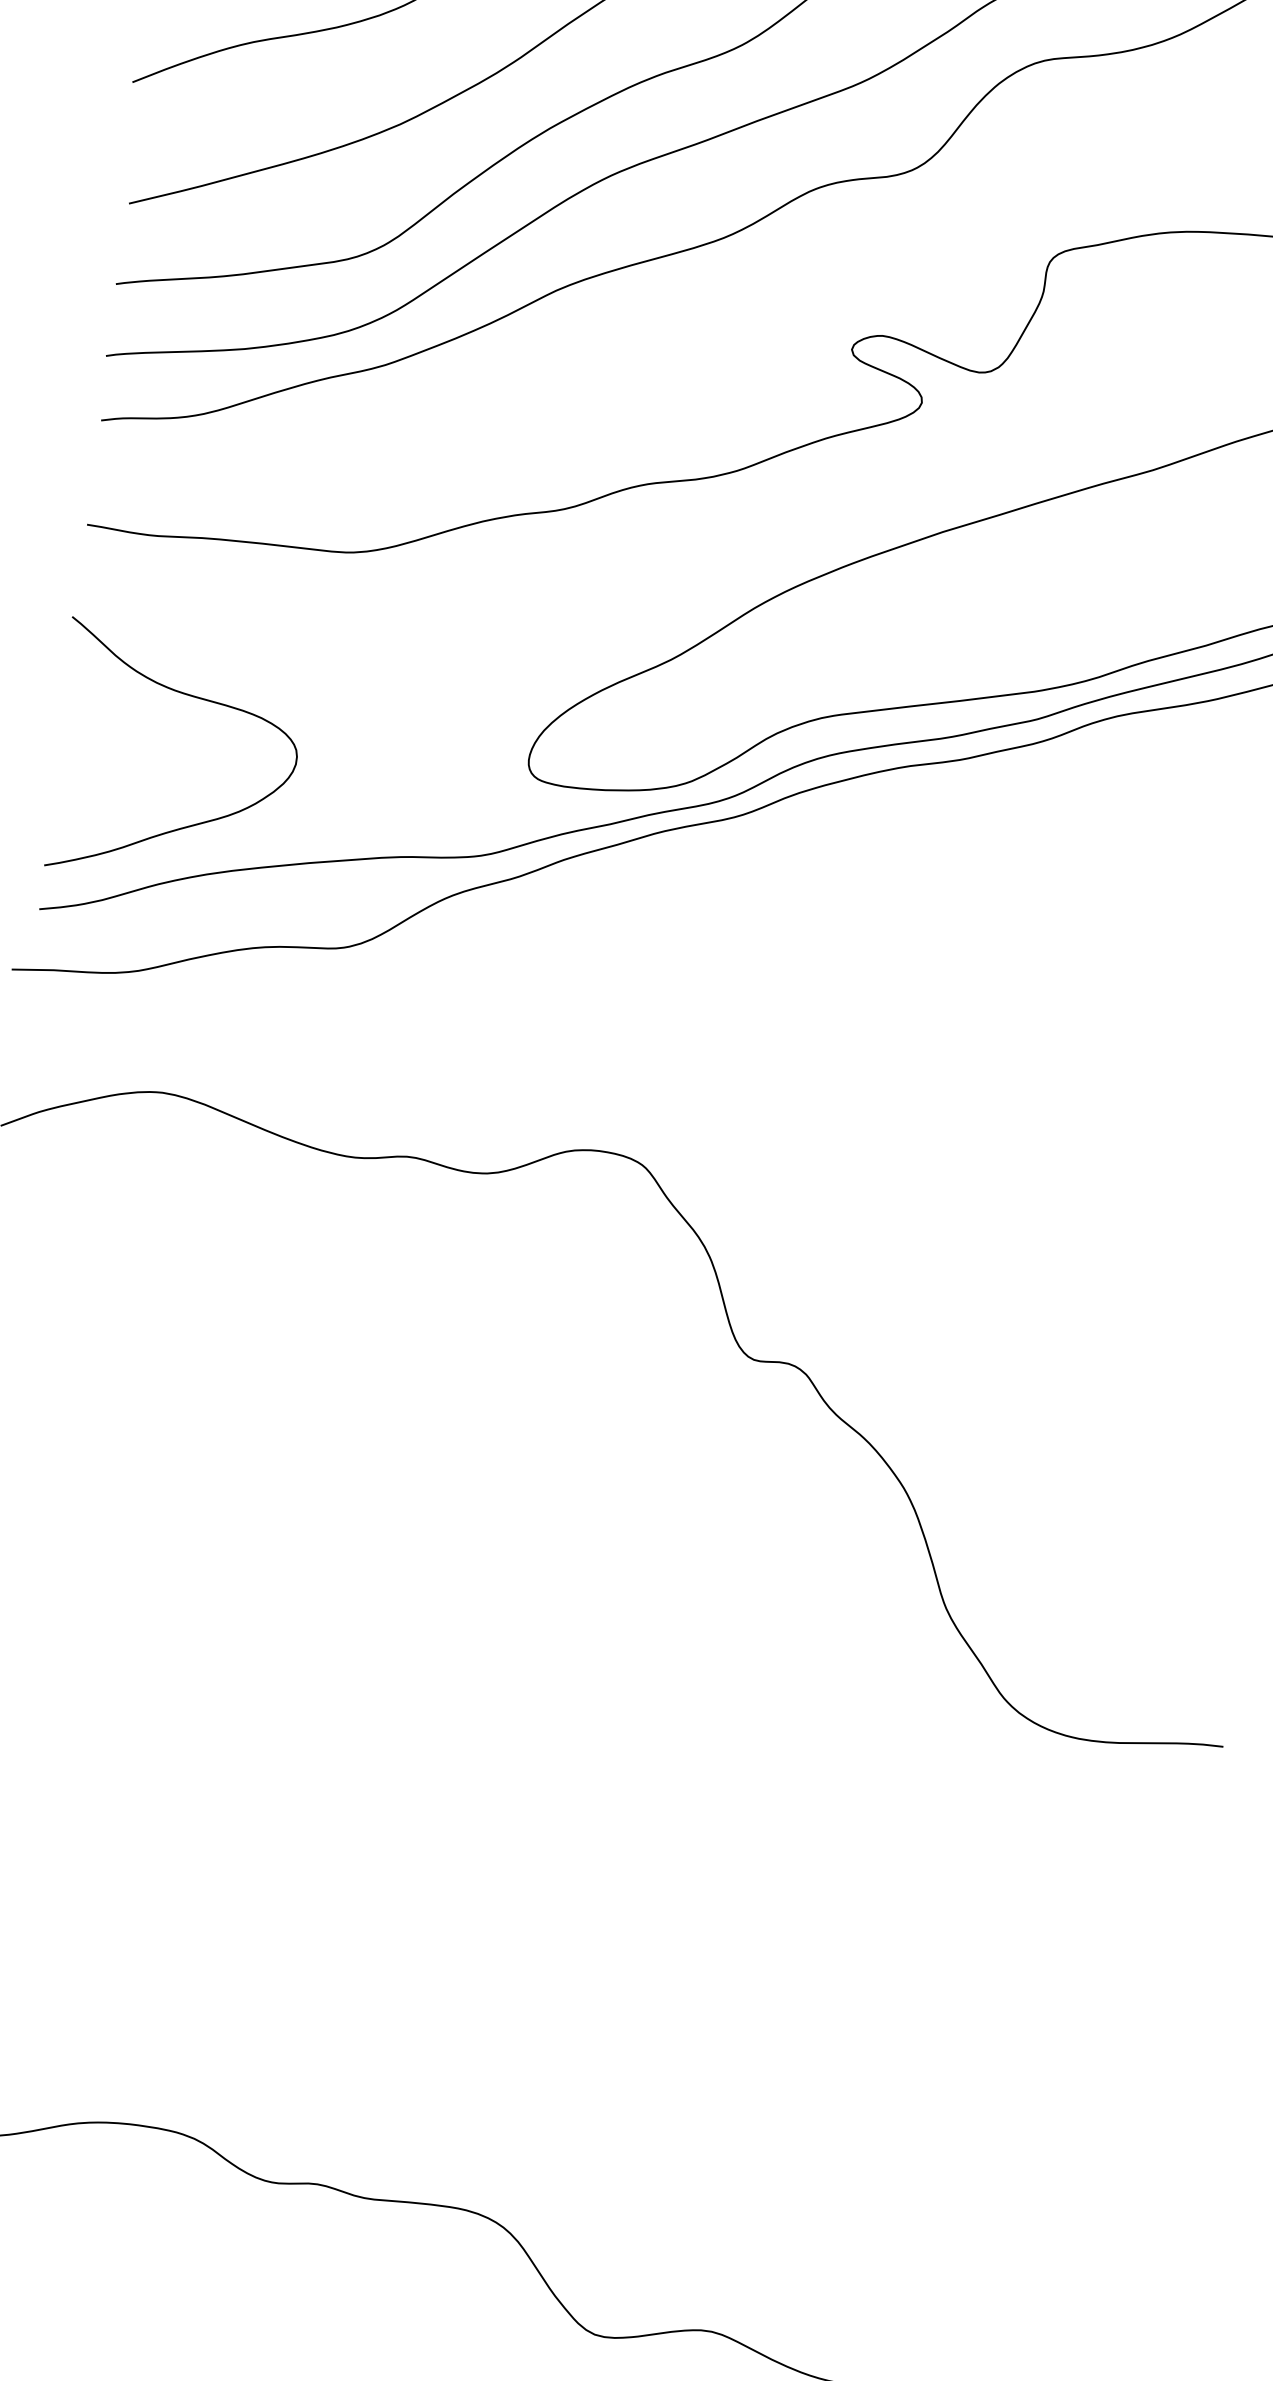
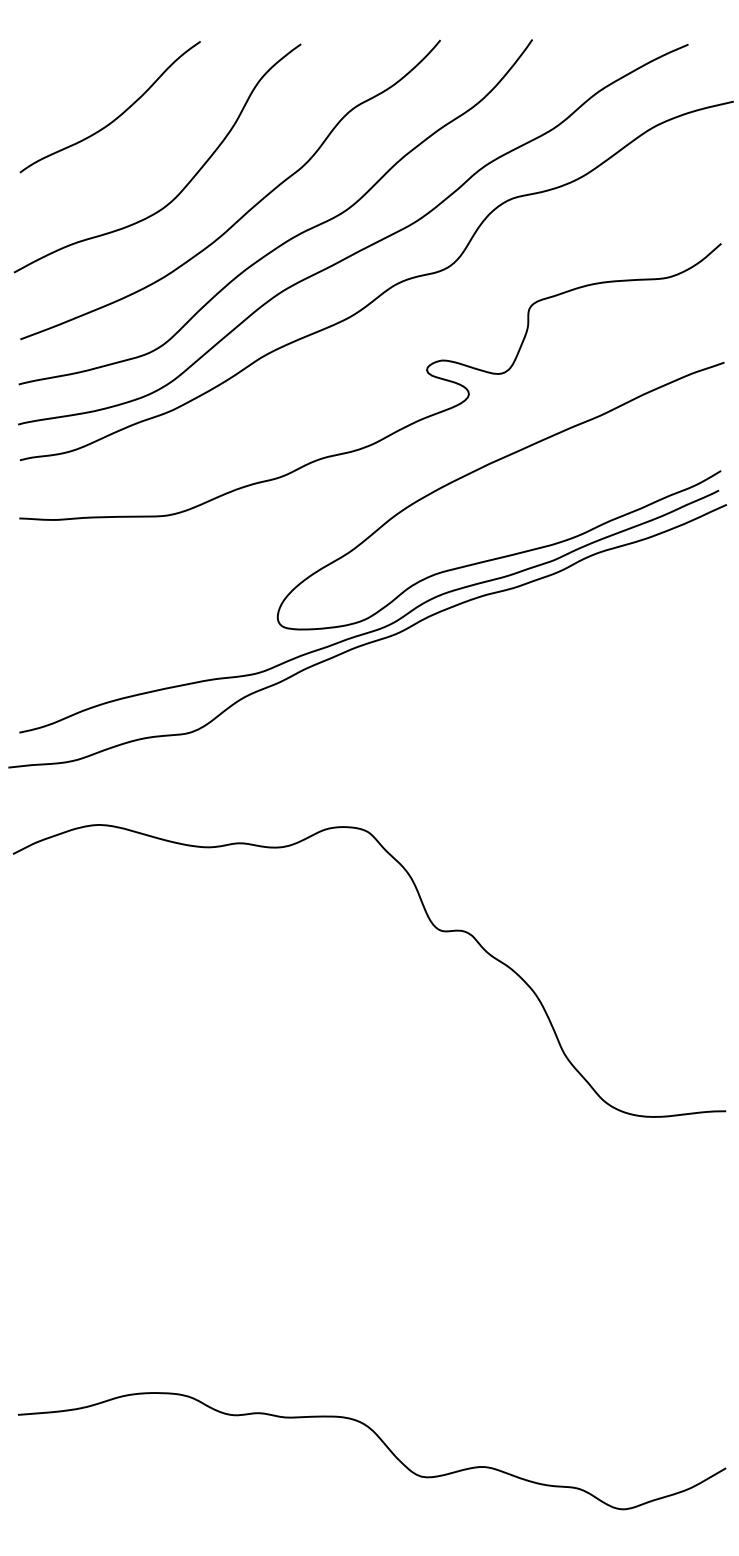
curve: (191, 698) -> (88, 606), removed

